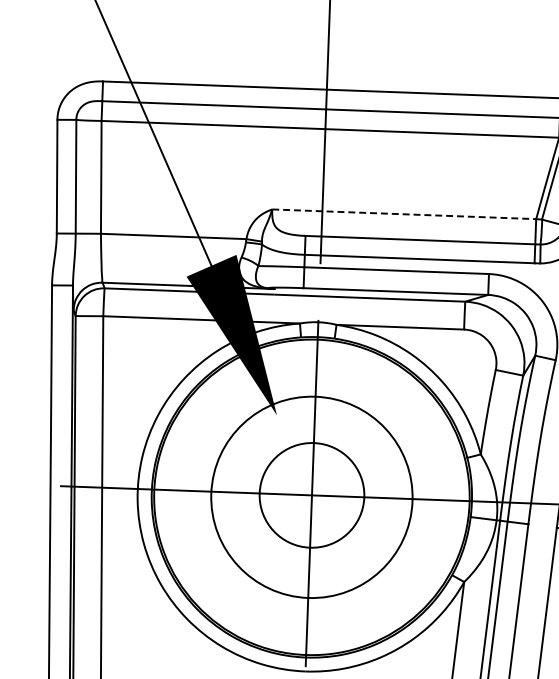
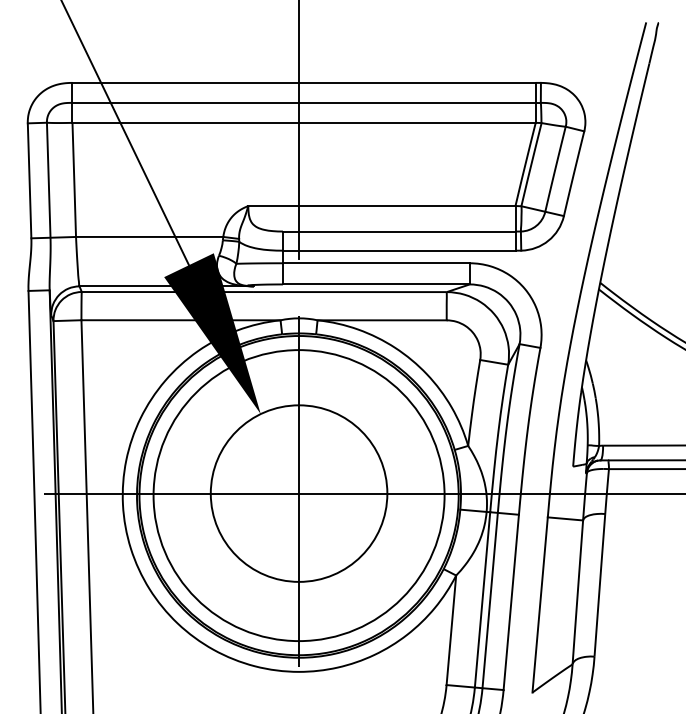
line: (403, 214) -> (381, 206), dashed -> solid
circle: (311, 495) -> (298, 493), size x1.67
circle: (311, 497) -> (298, 495), size x1.43

